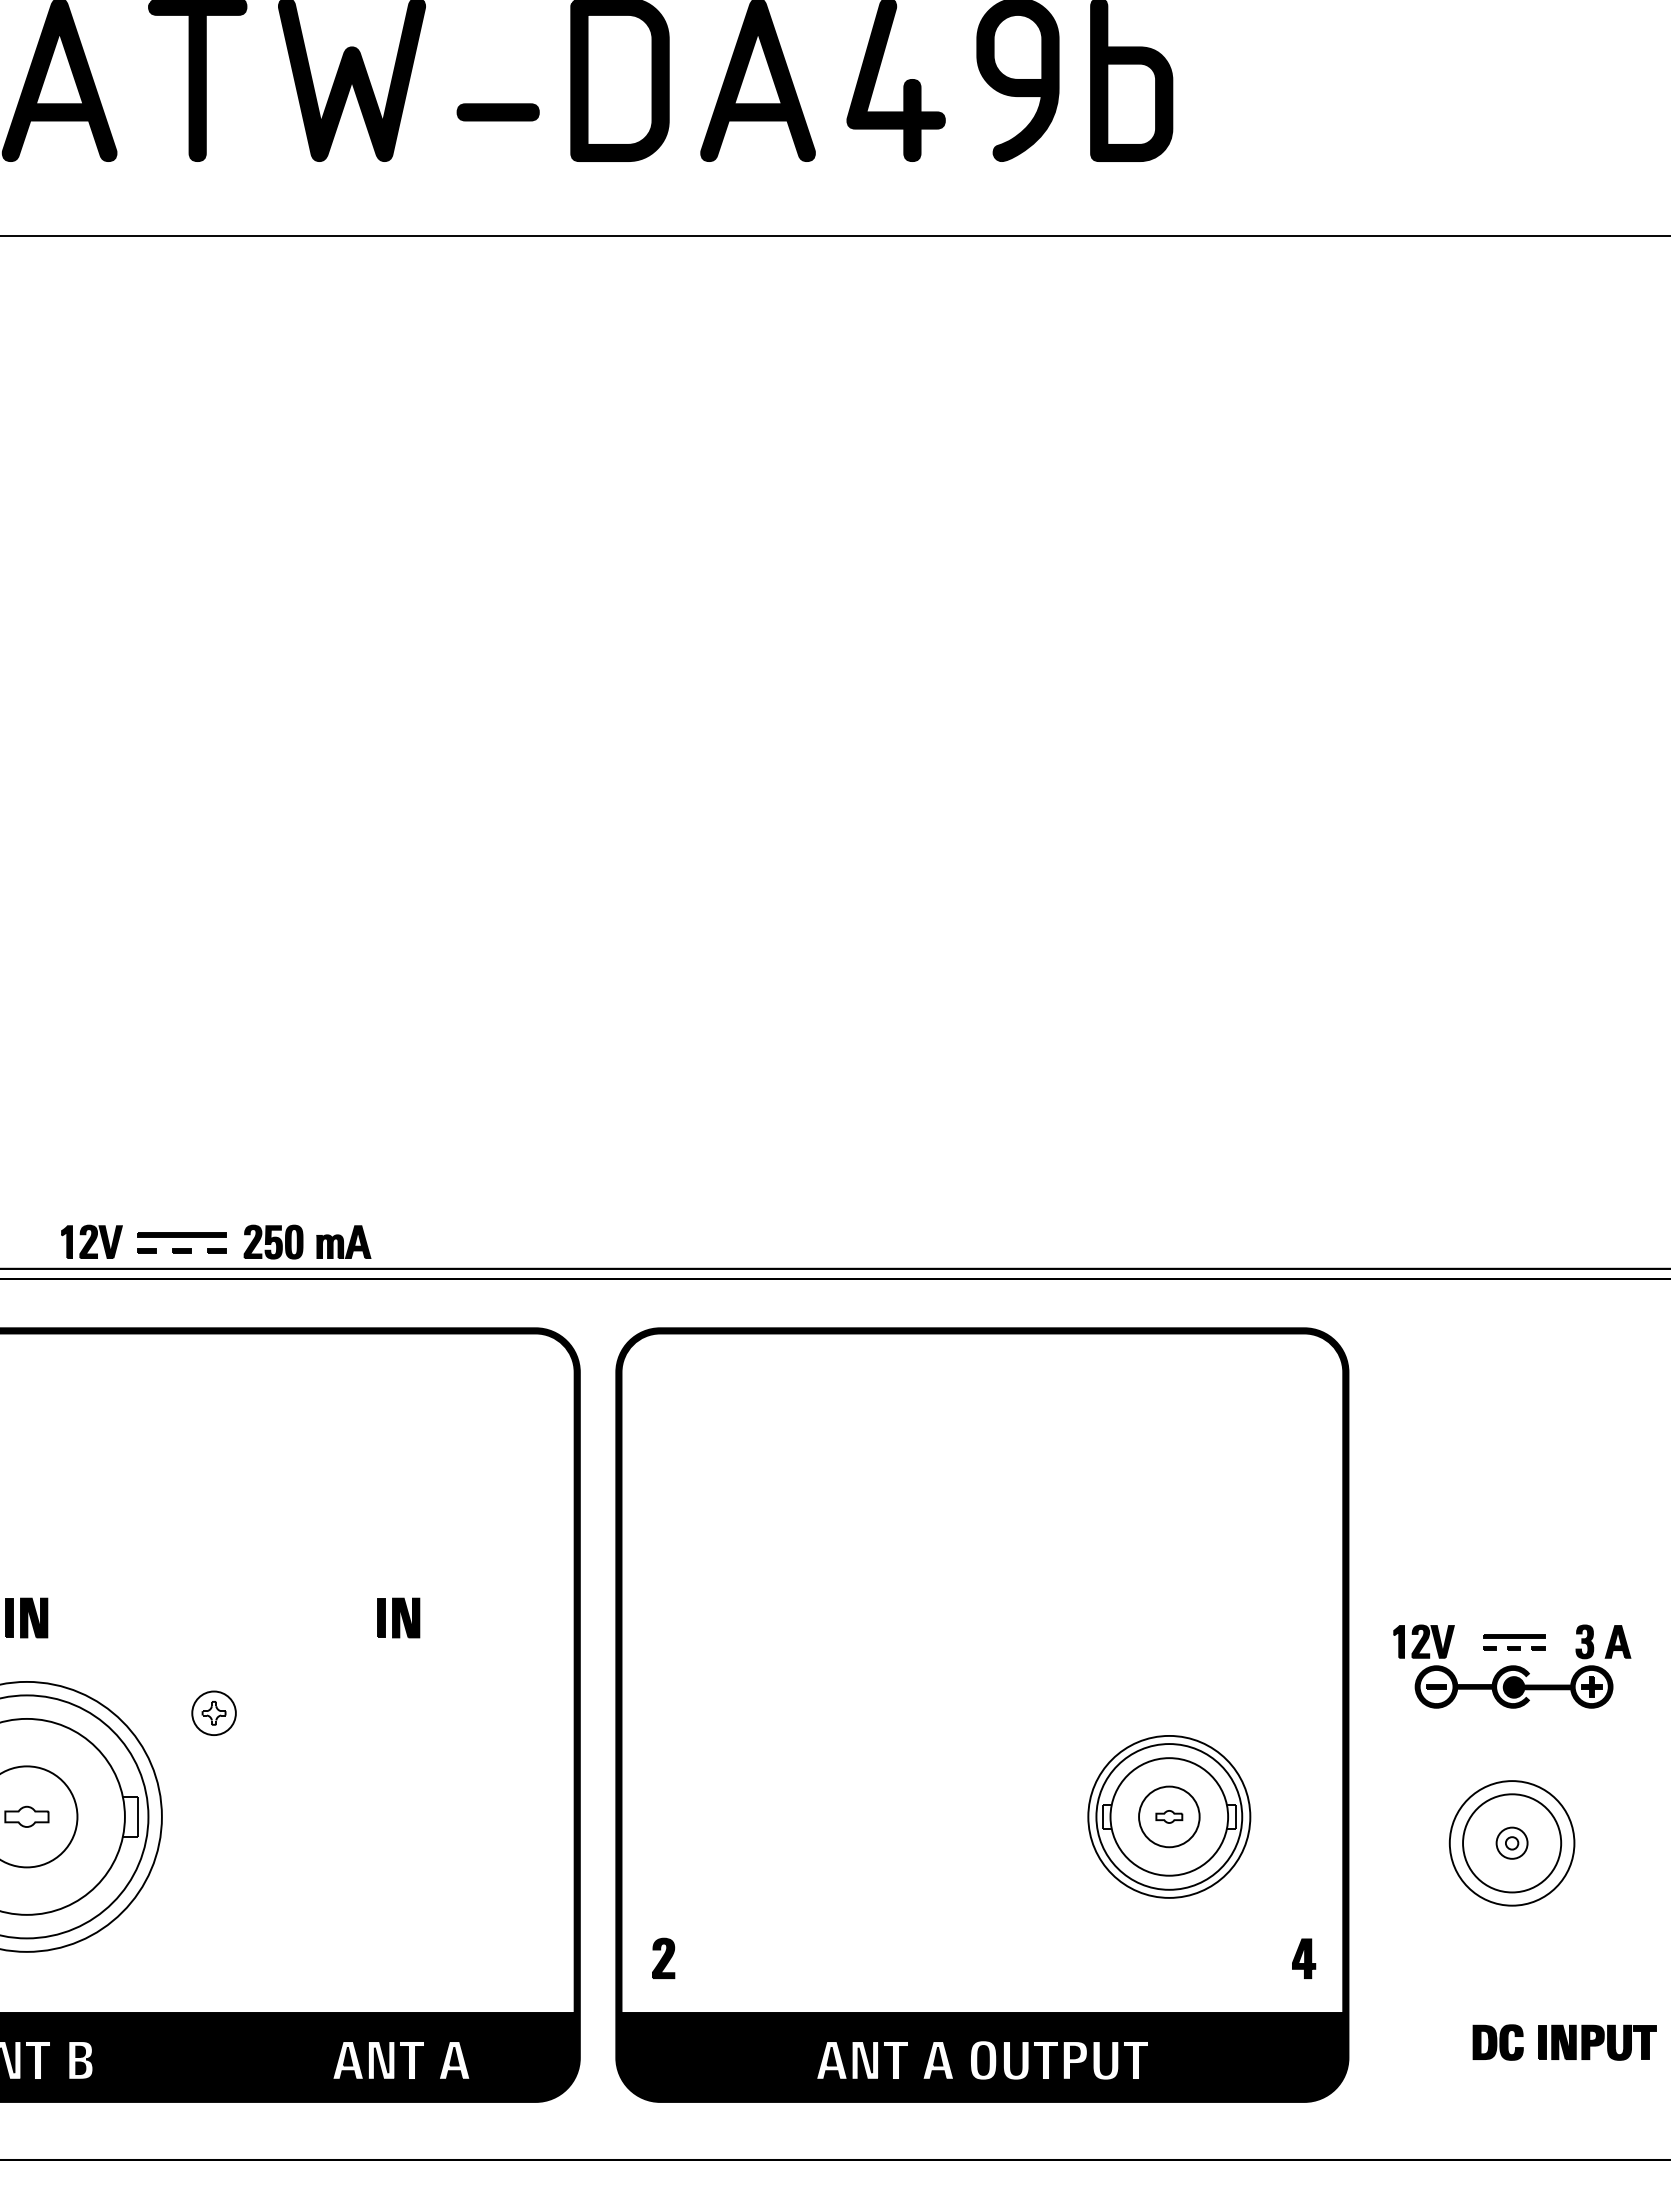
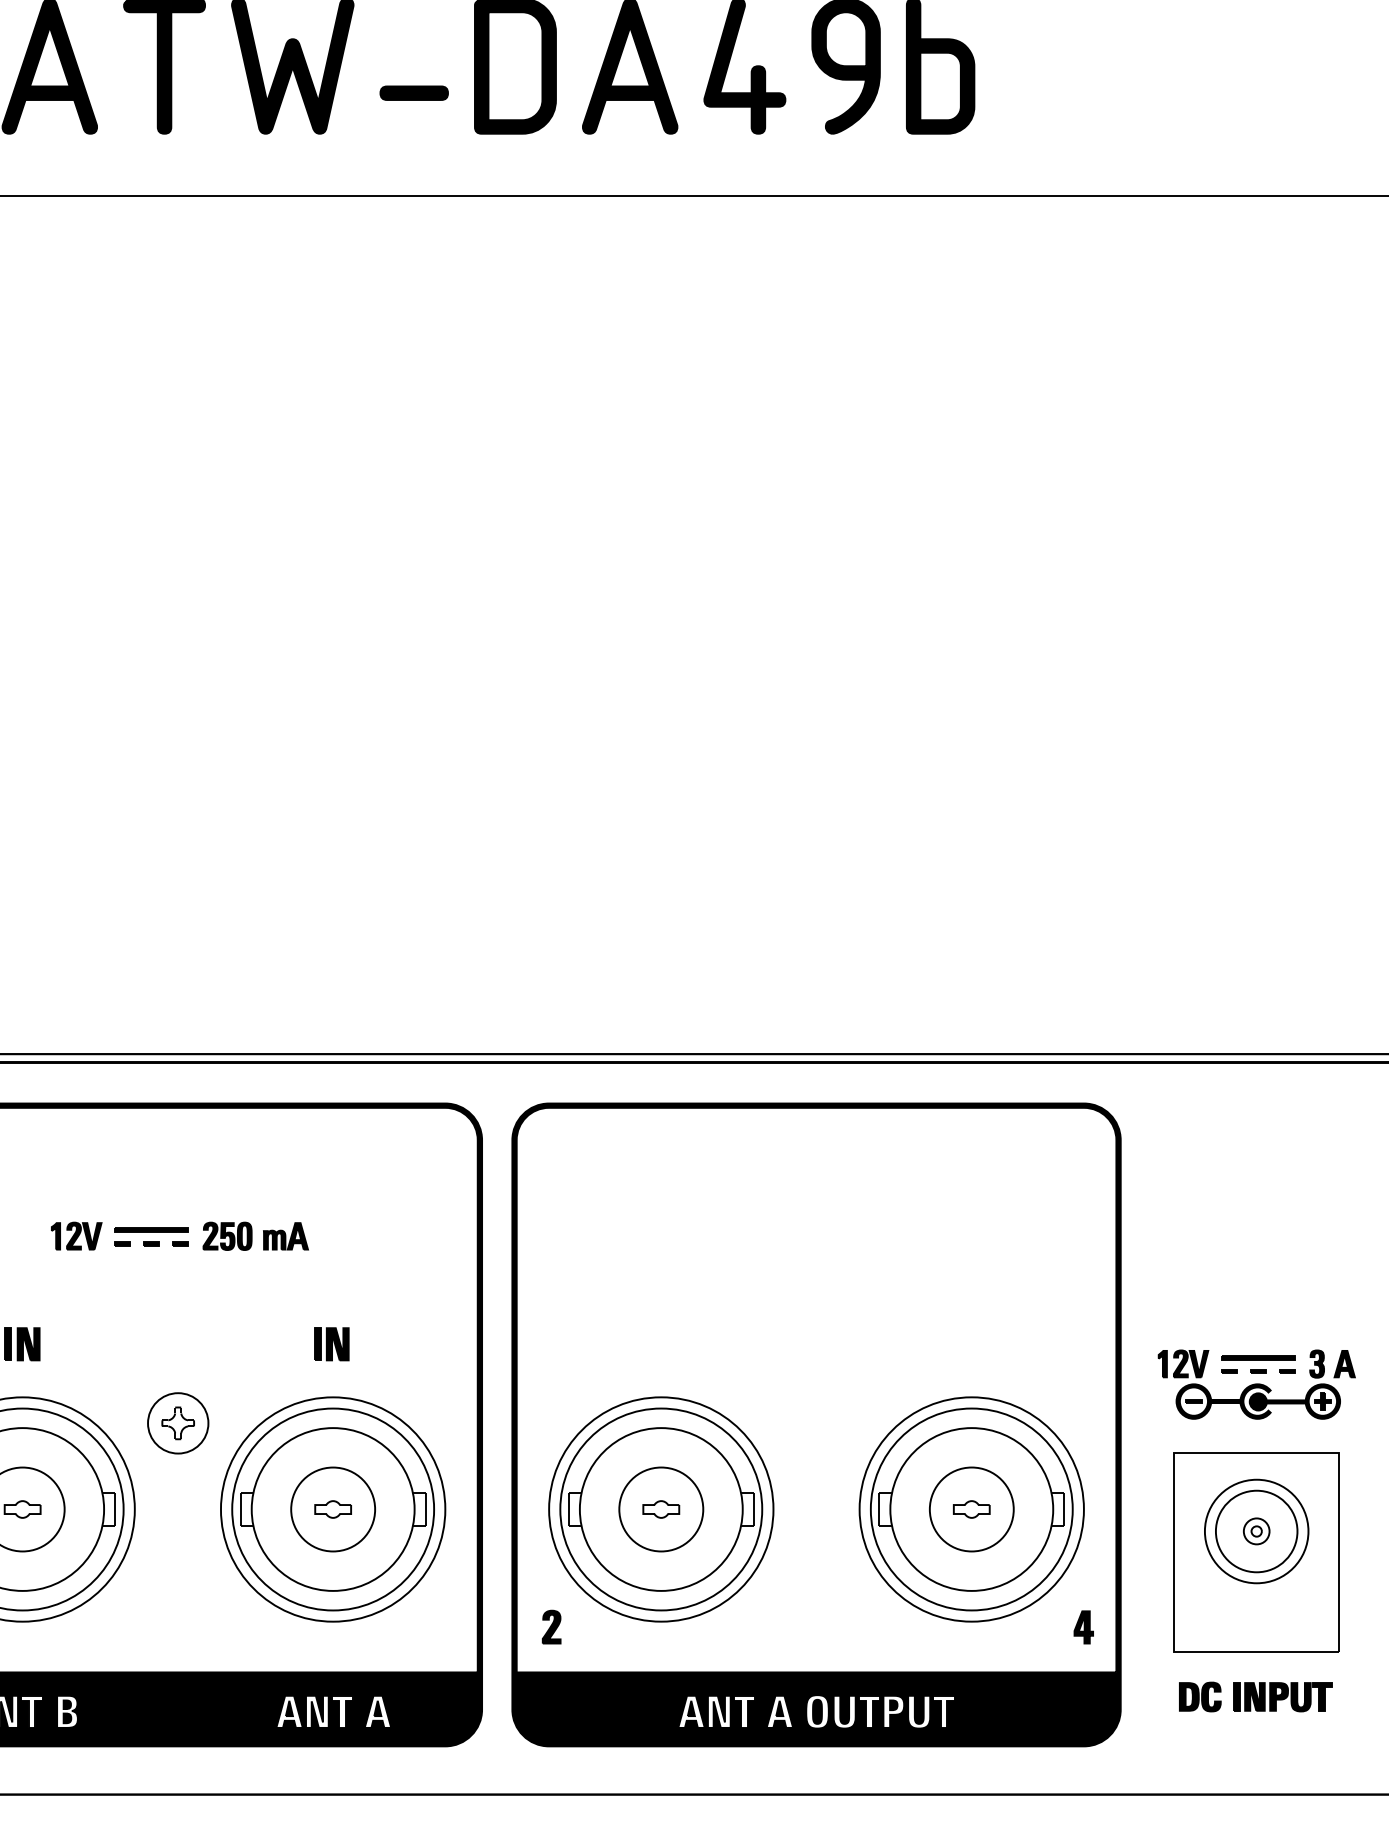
part: (216, 1241) -> (180, 1235), moved
part: (1513, 1642) -> (1257, 1364), size x1.43
part: (213, 1713) -> (177, 1423), size x1.67
part: (400, 1816) -> (333, 1509), added
part: (795, 1816) -> (661, 1509), added
part: (1169, 1816) -> (972, 1509), size x1.67
part: (1511, 1868) -> (1256, 1552), added
part: (1564, 2042) -> (1255, 1696), moved

